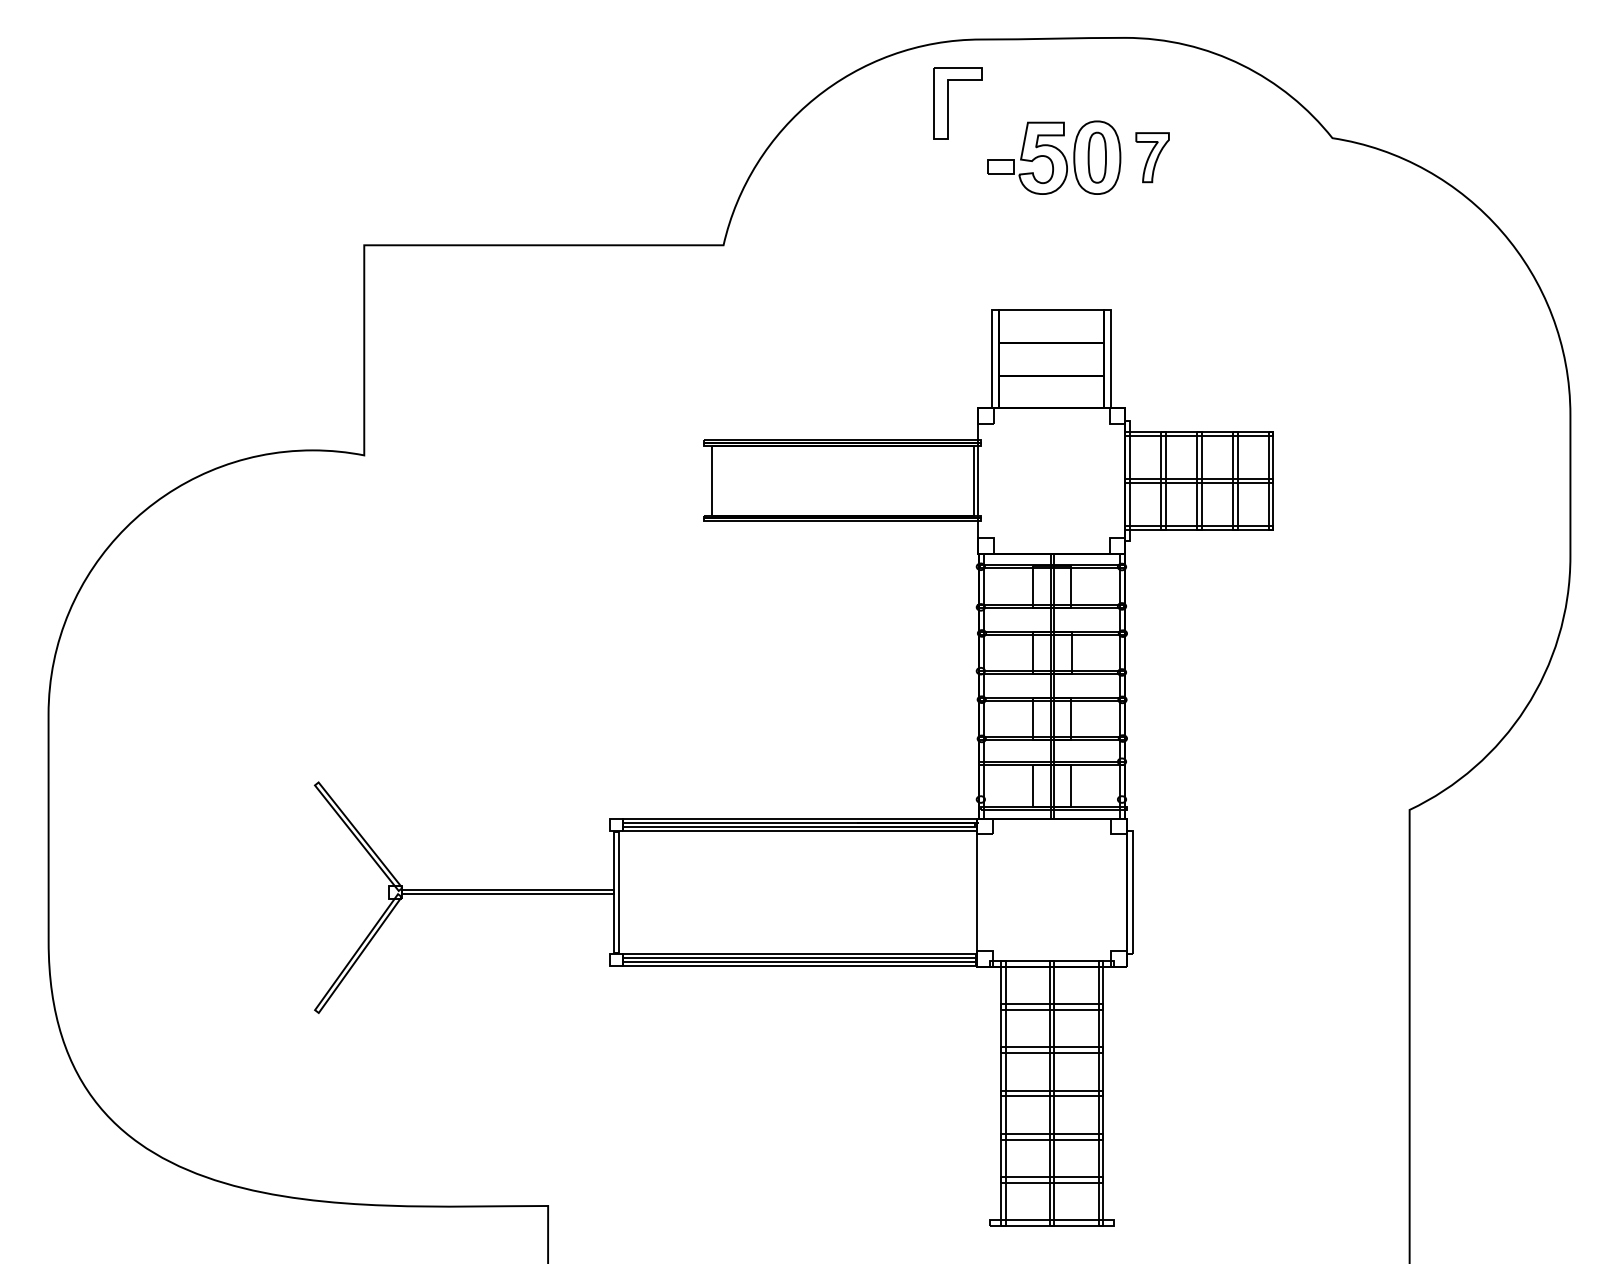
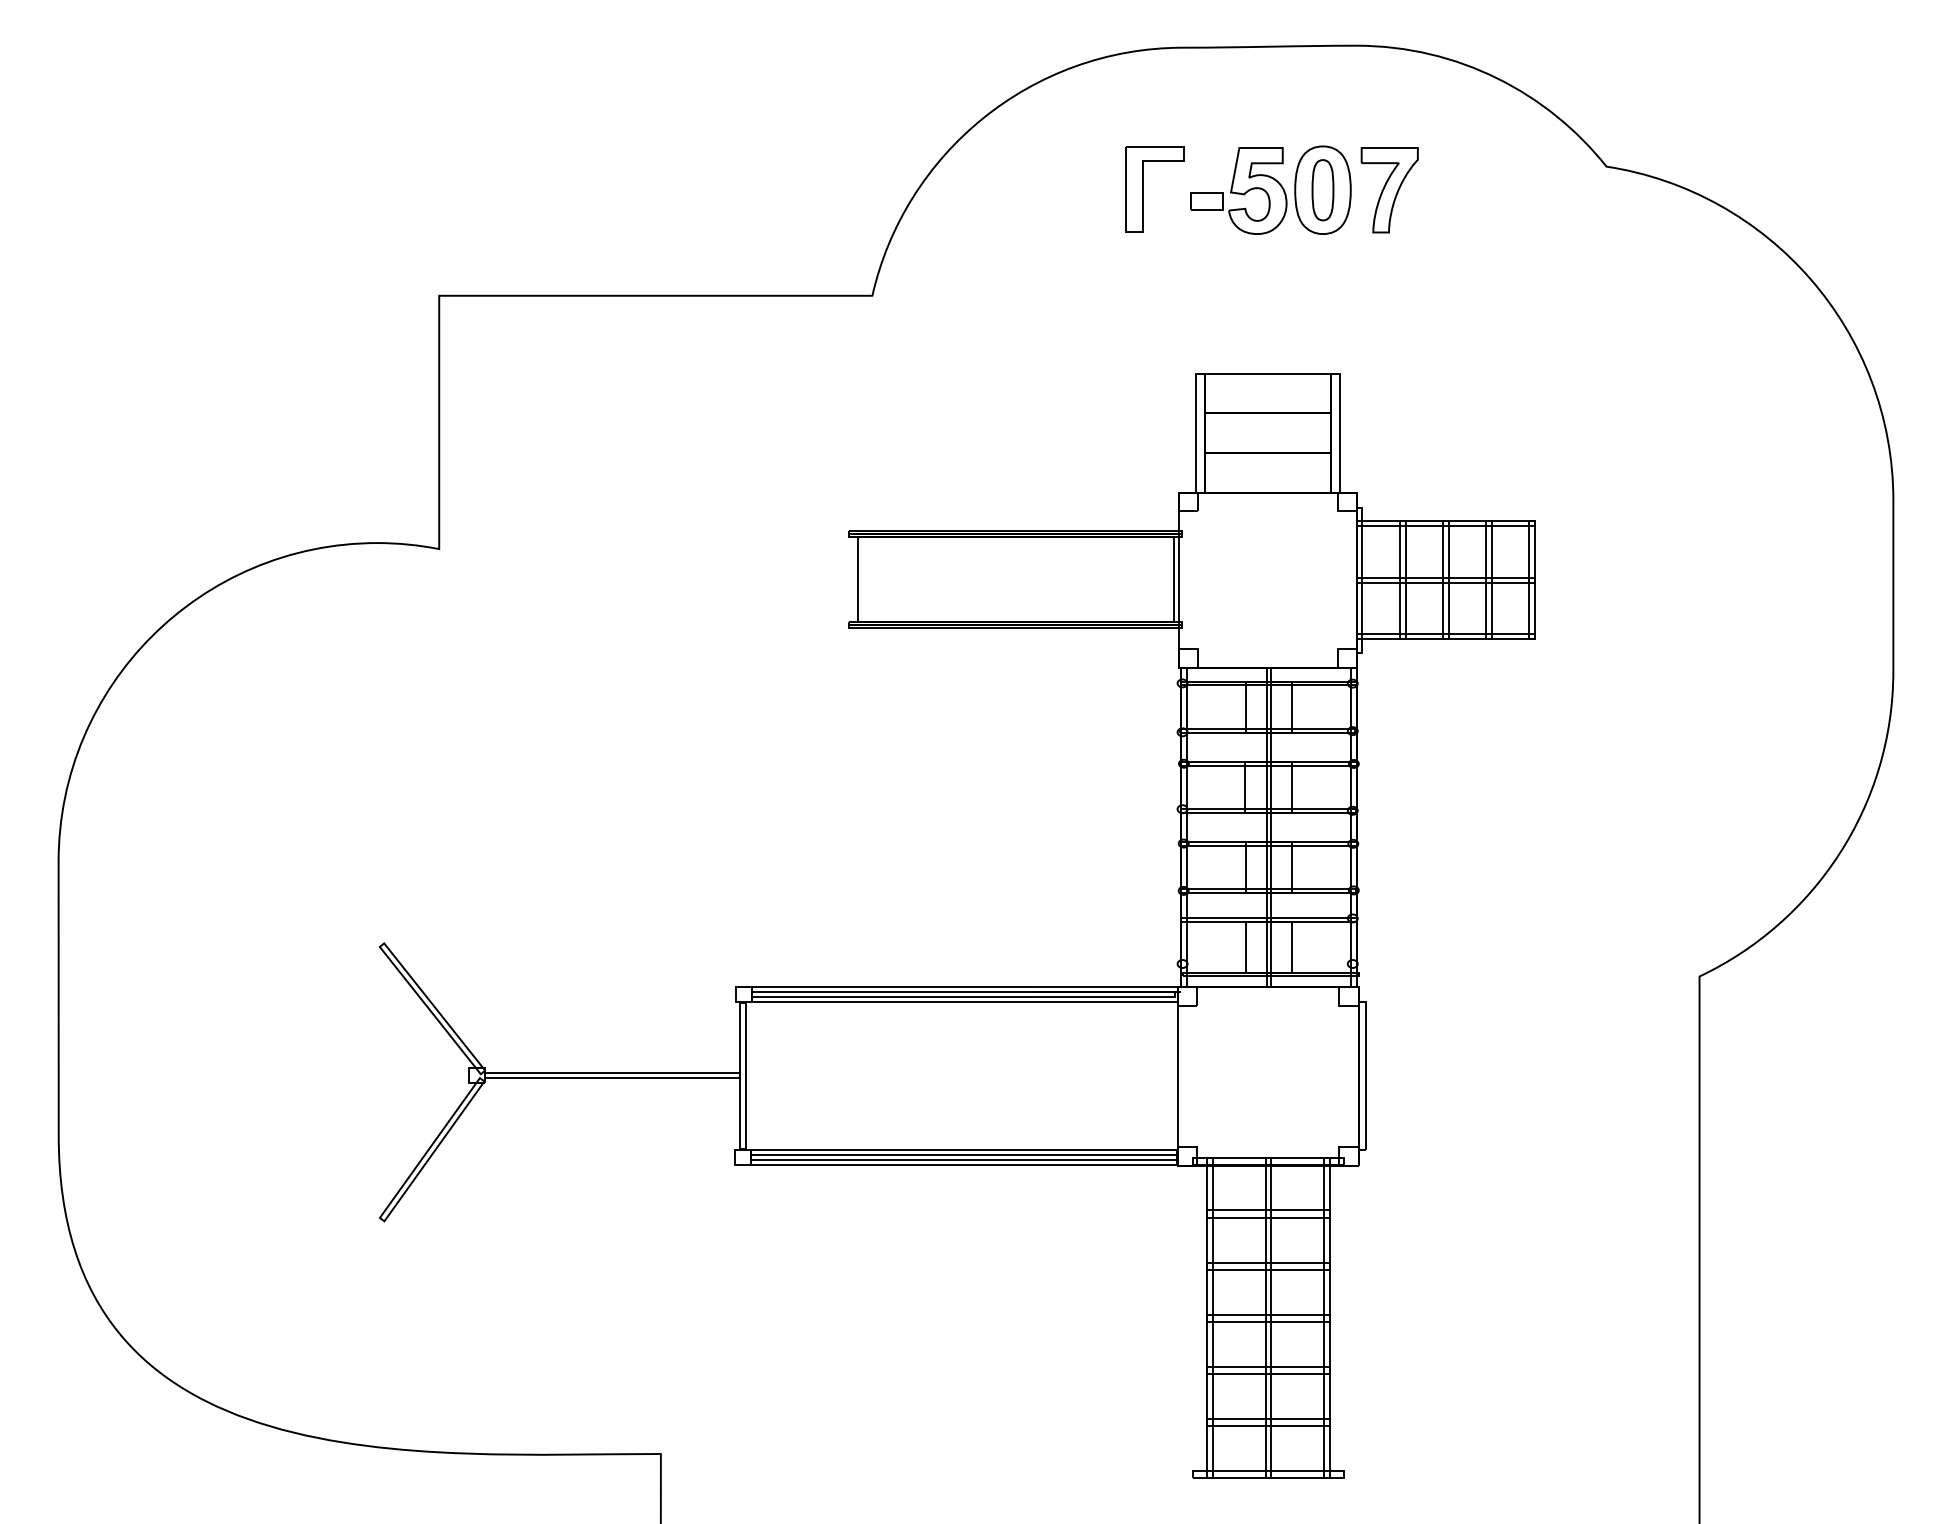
part: (948, 103) -> (1143, 189), moved
part: (1152, 157) -> (1389, 189), size x1.43

